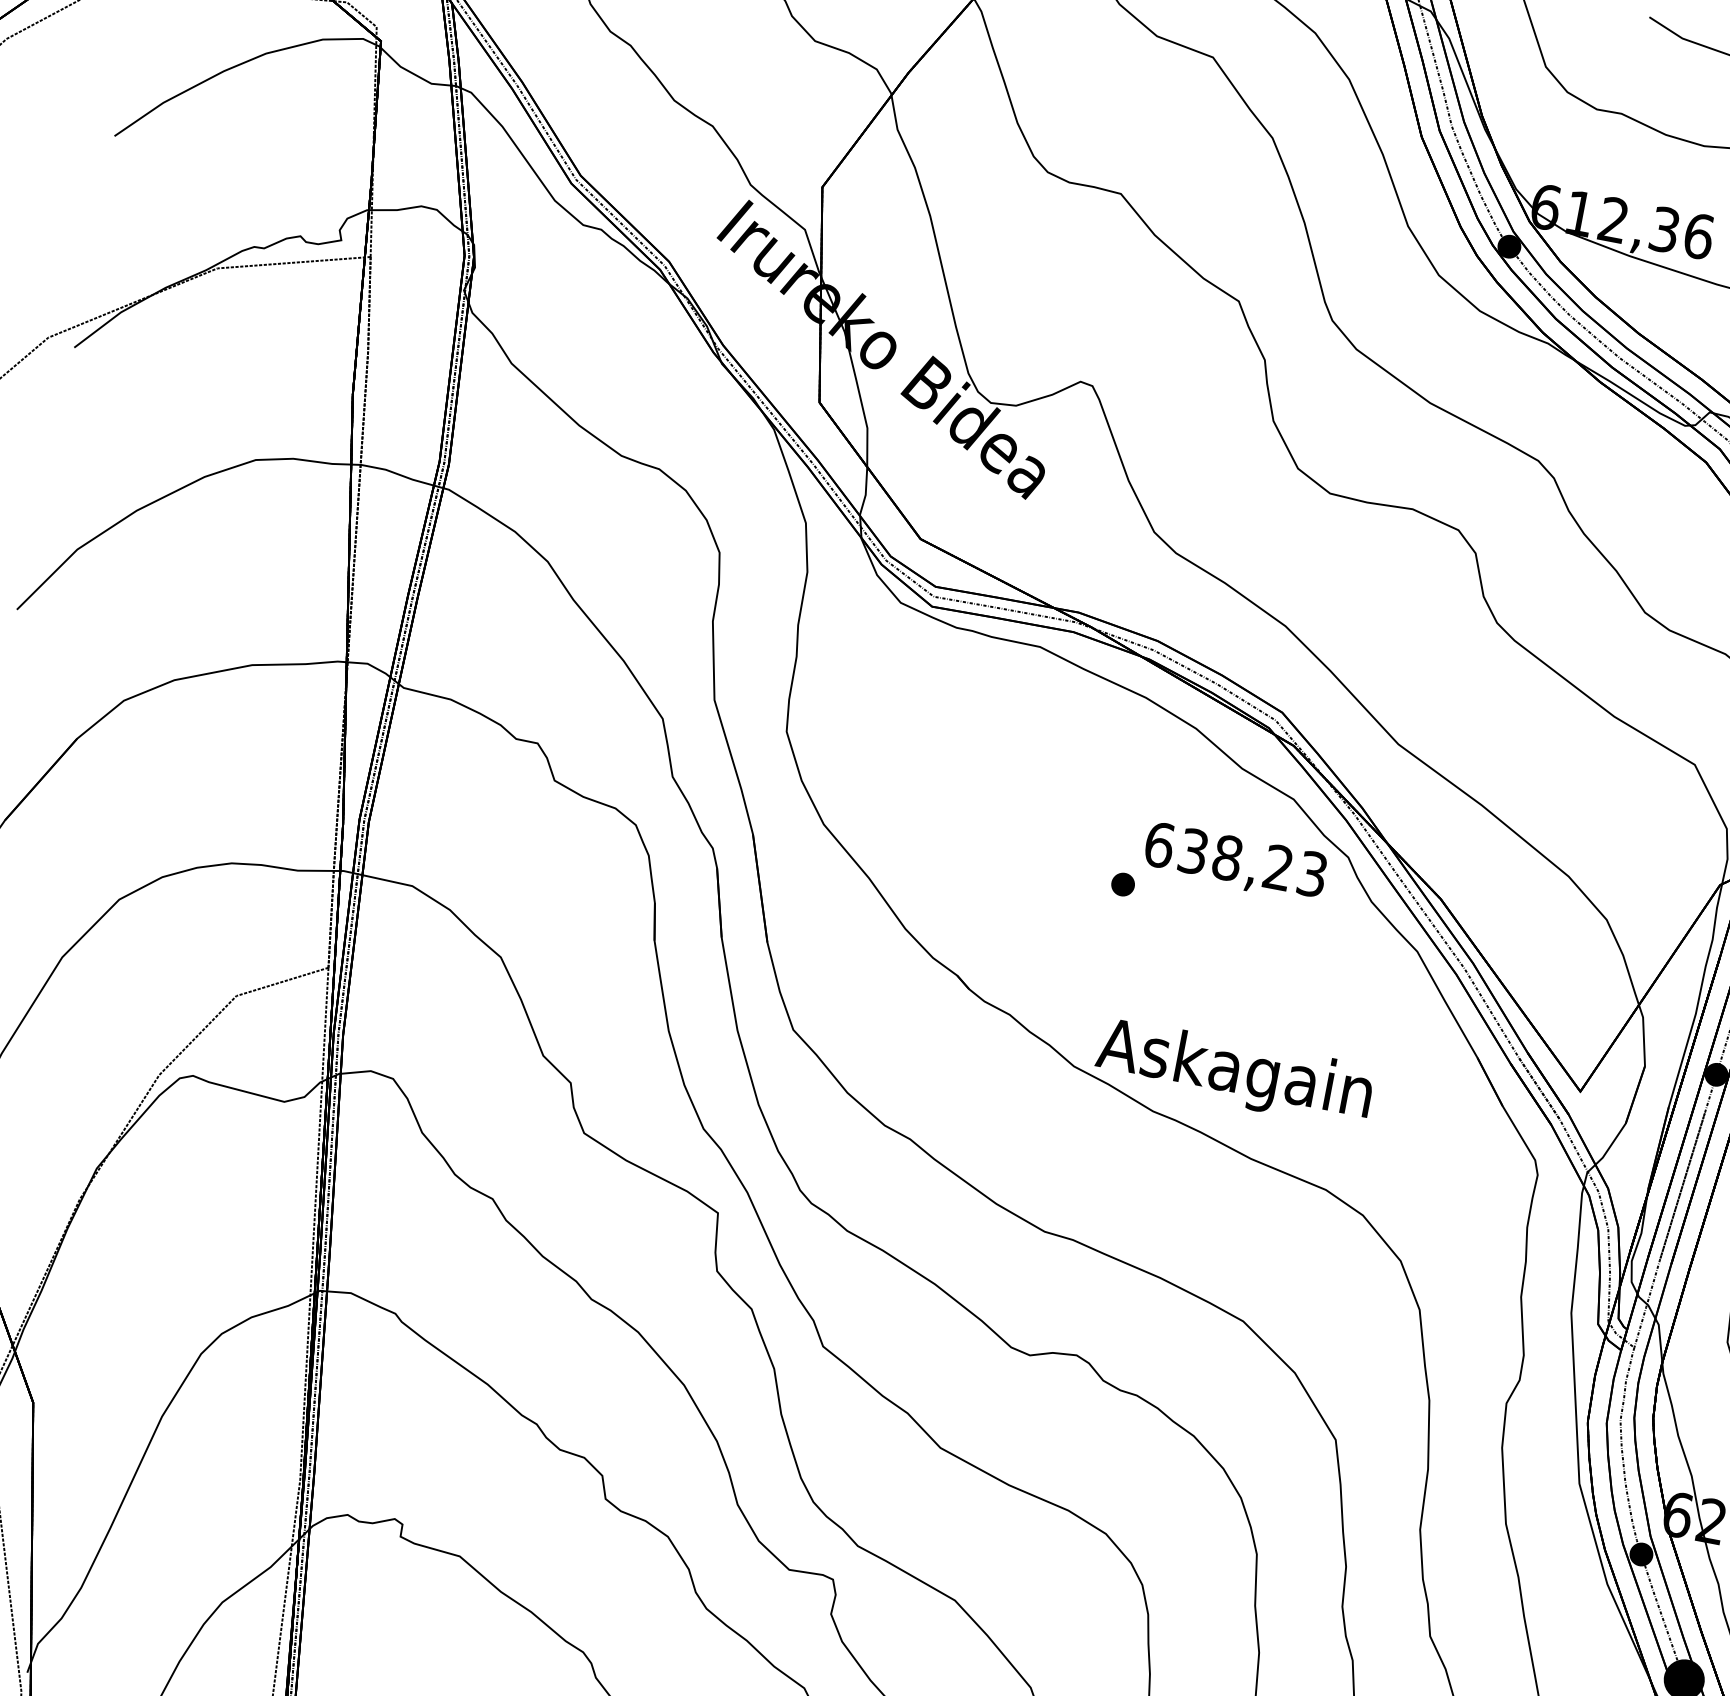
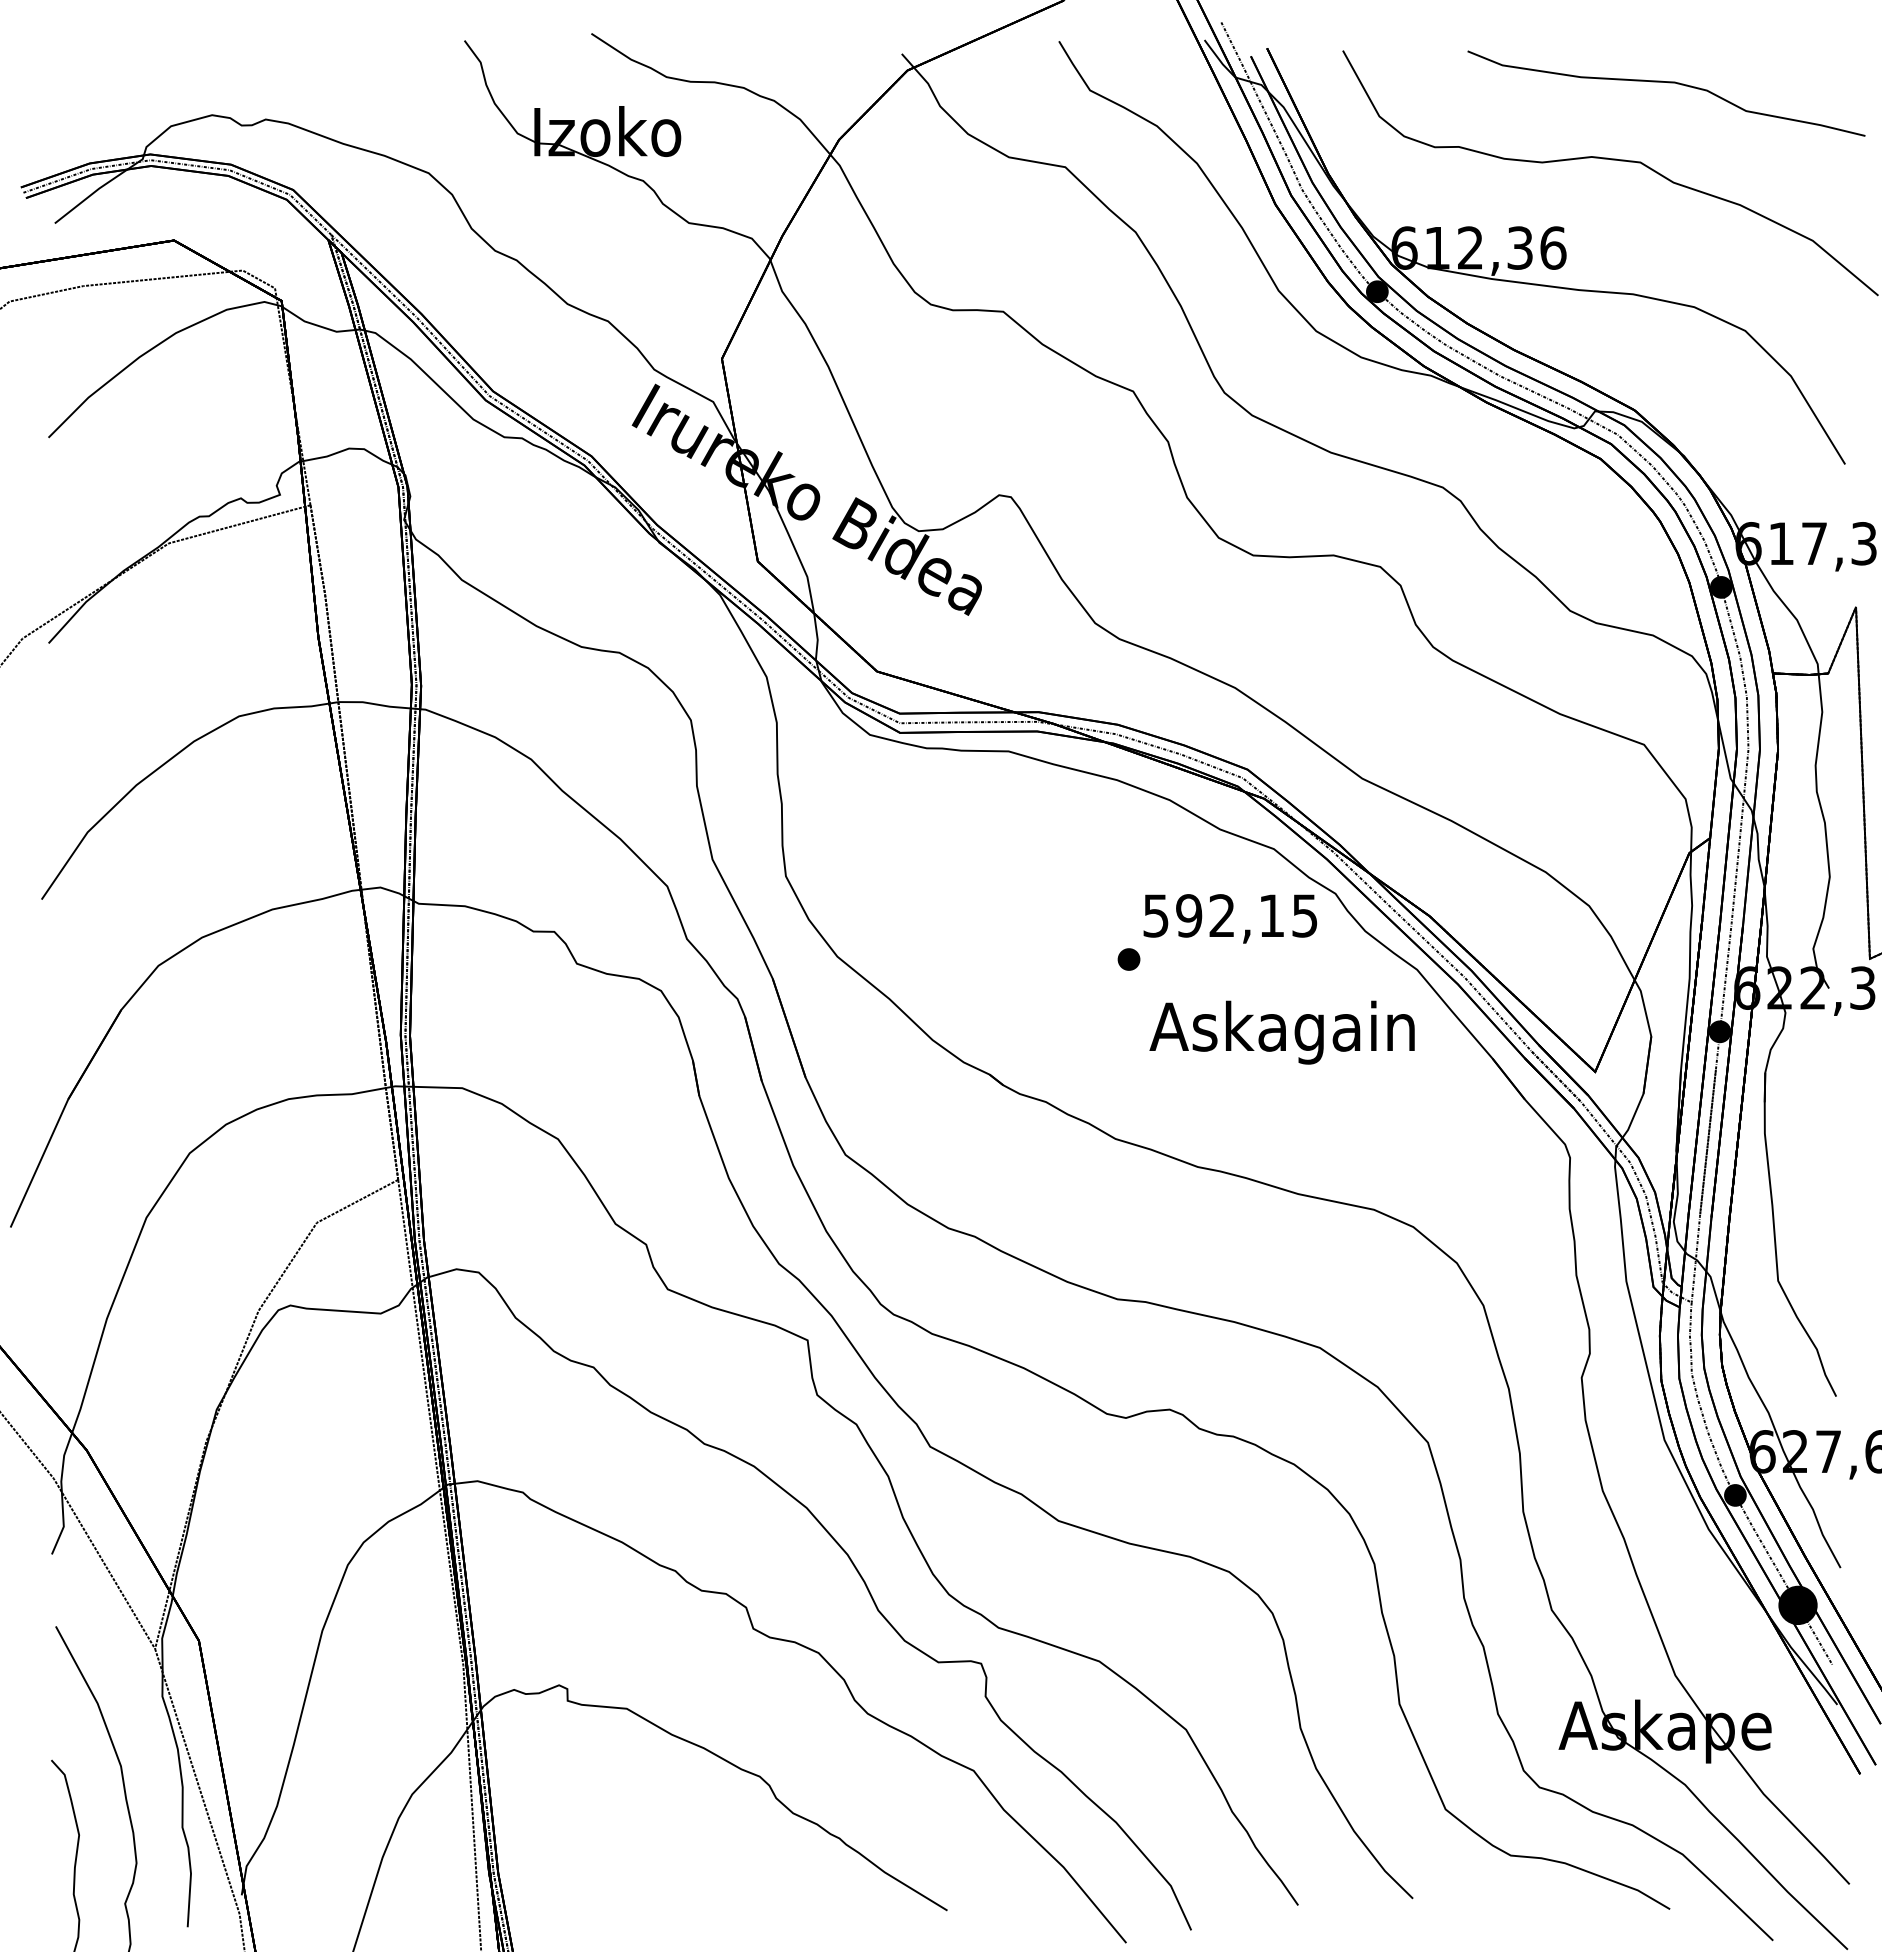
text: (1236, 859) -> (1230, 915), 638,23 -> 592,15
text: (1233, 1072) -> (1281, 1032), moved

